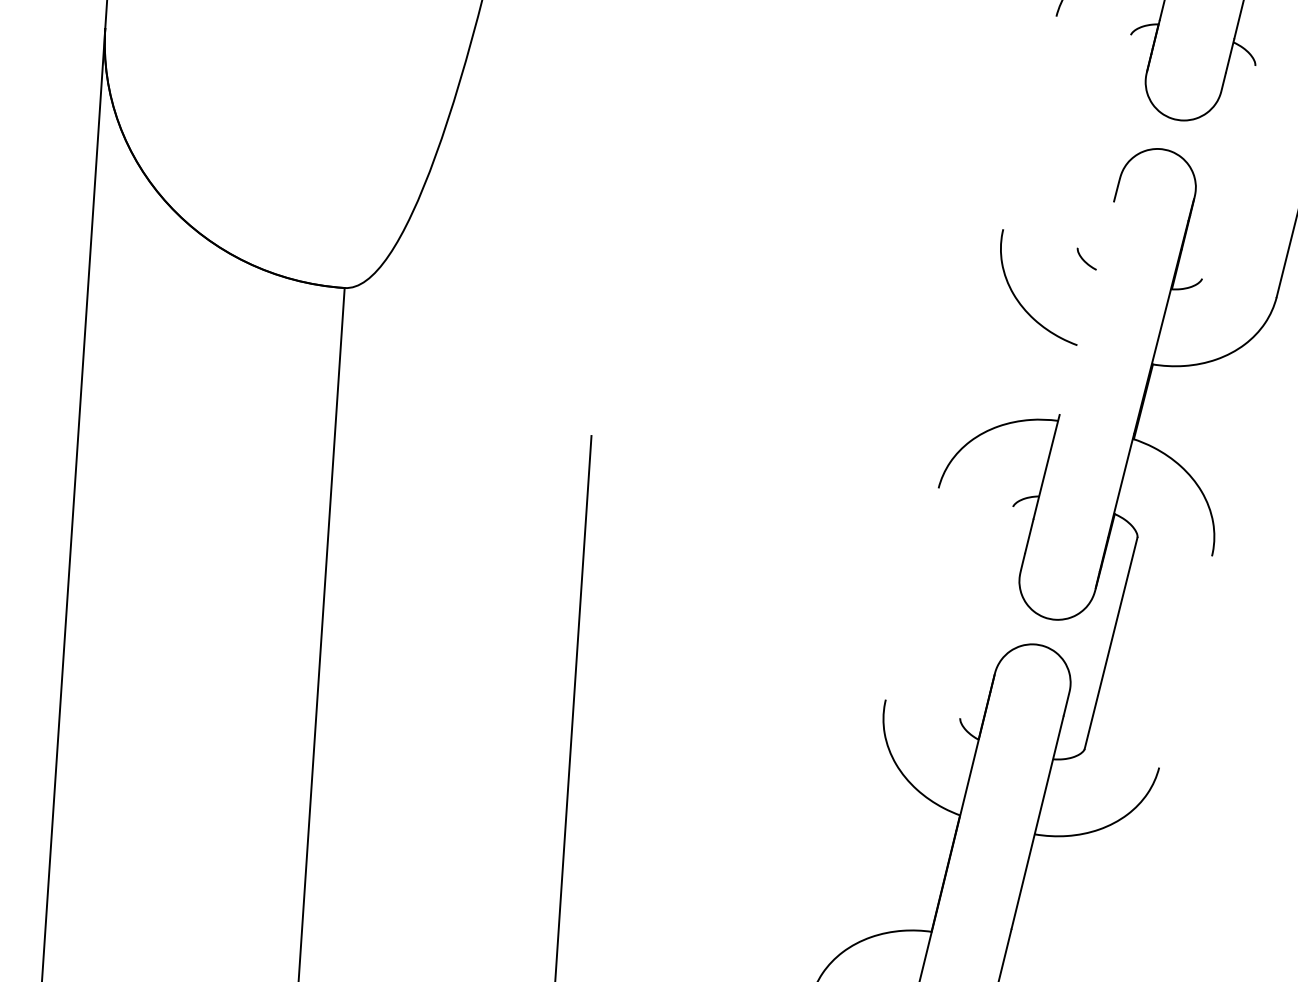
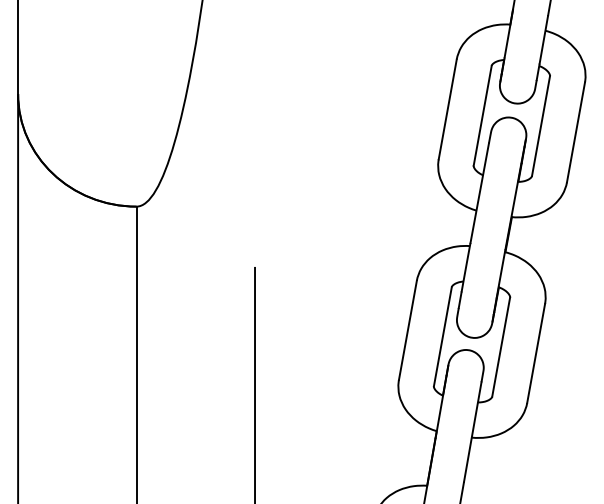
line: (1029, 123) -> (447, 109), added
line: (1103, 140) -> (482, 115), added
line: (1229, 173) -> (541, 126), added
line: (1086, 306) -> (479, 192), added
line: (911, 594) -> (407, 330), added
line: (986, 611) -> (442, 336), added
line: (1186, 662) -> (536, 353), added

